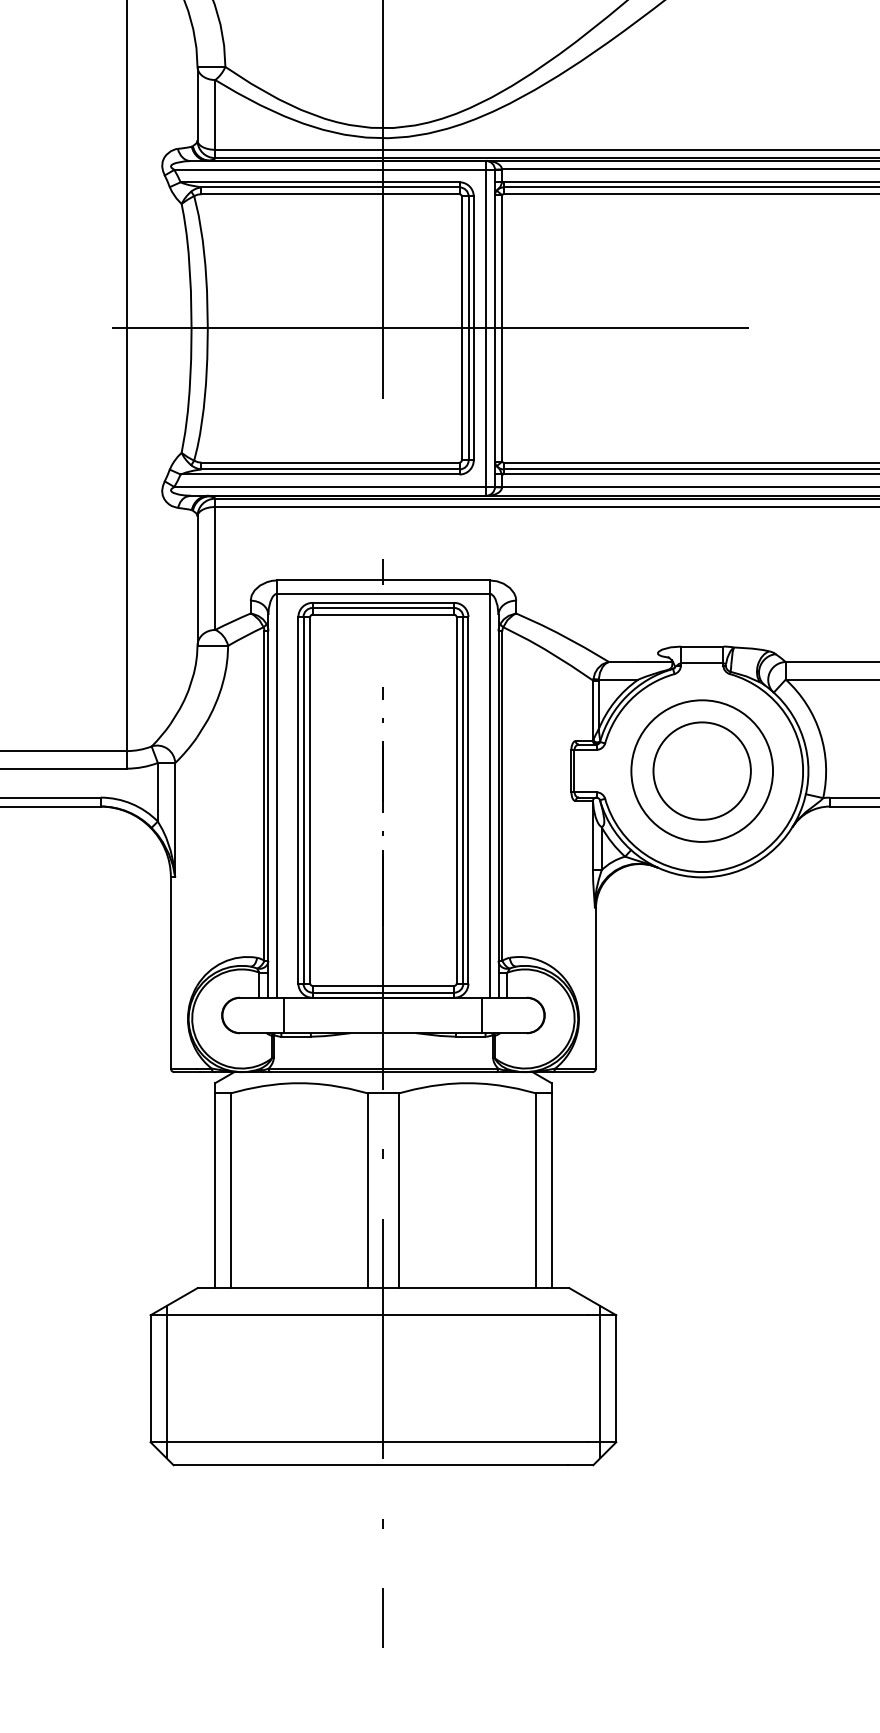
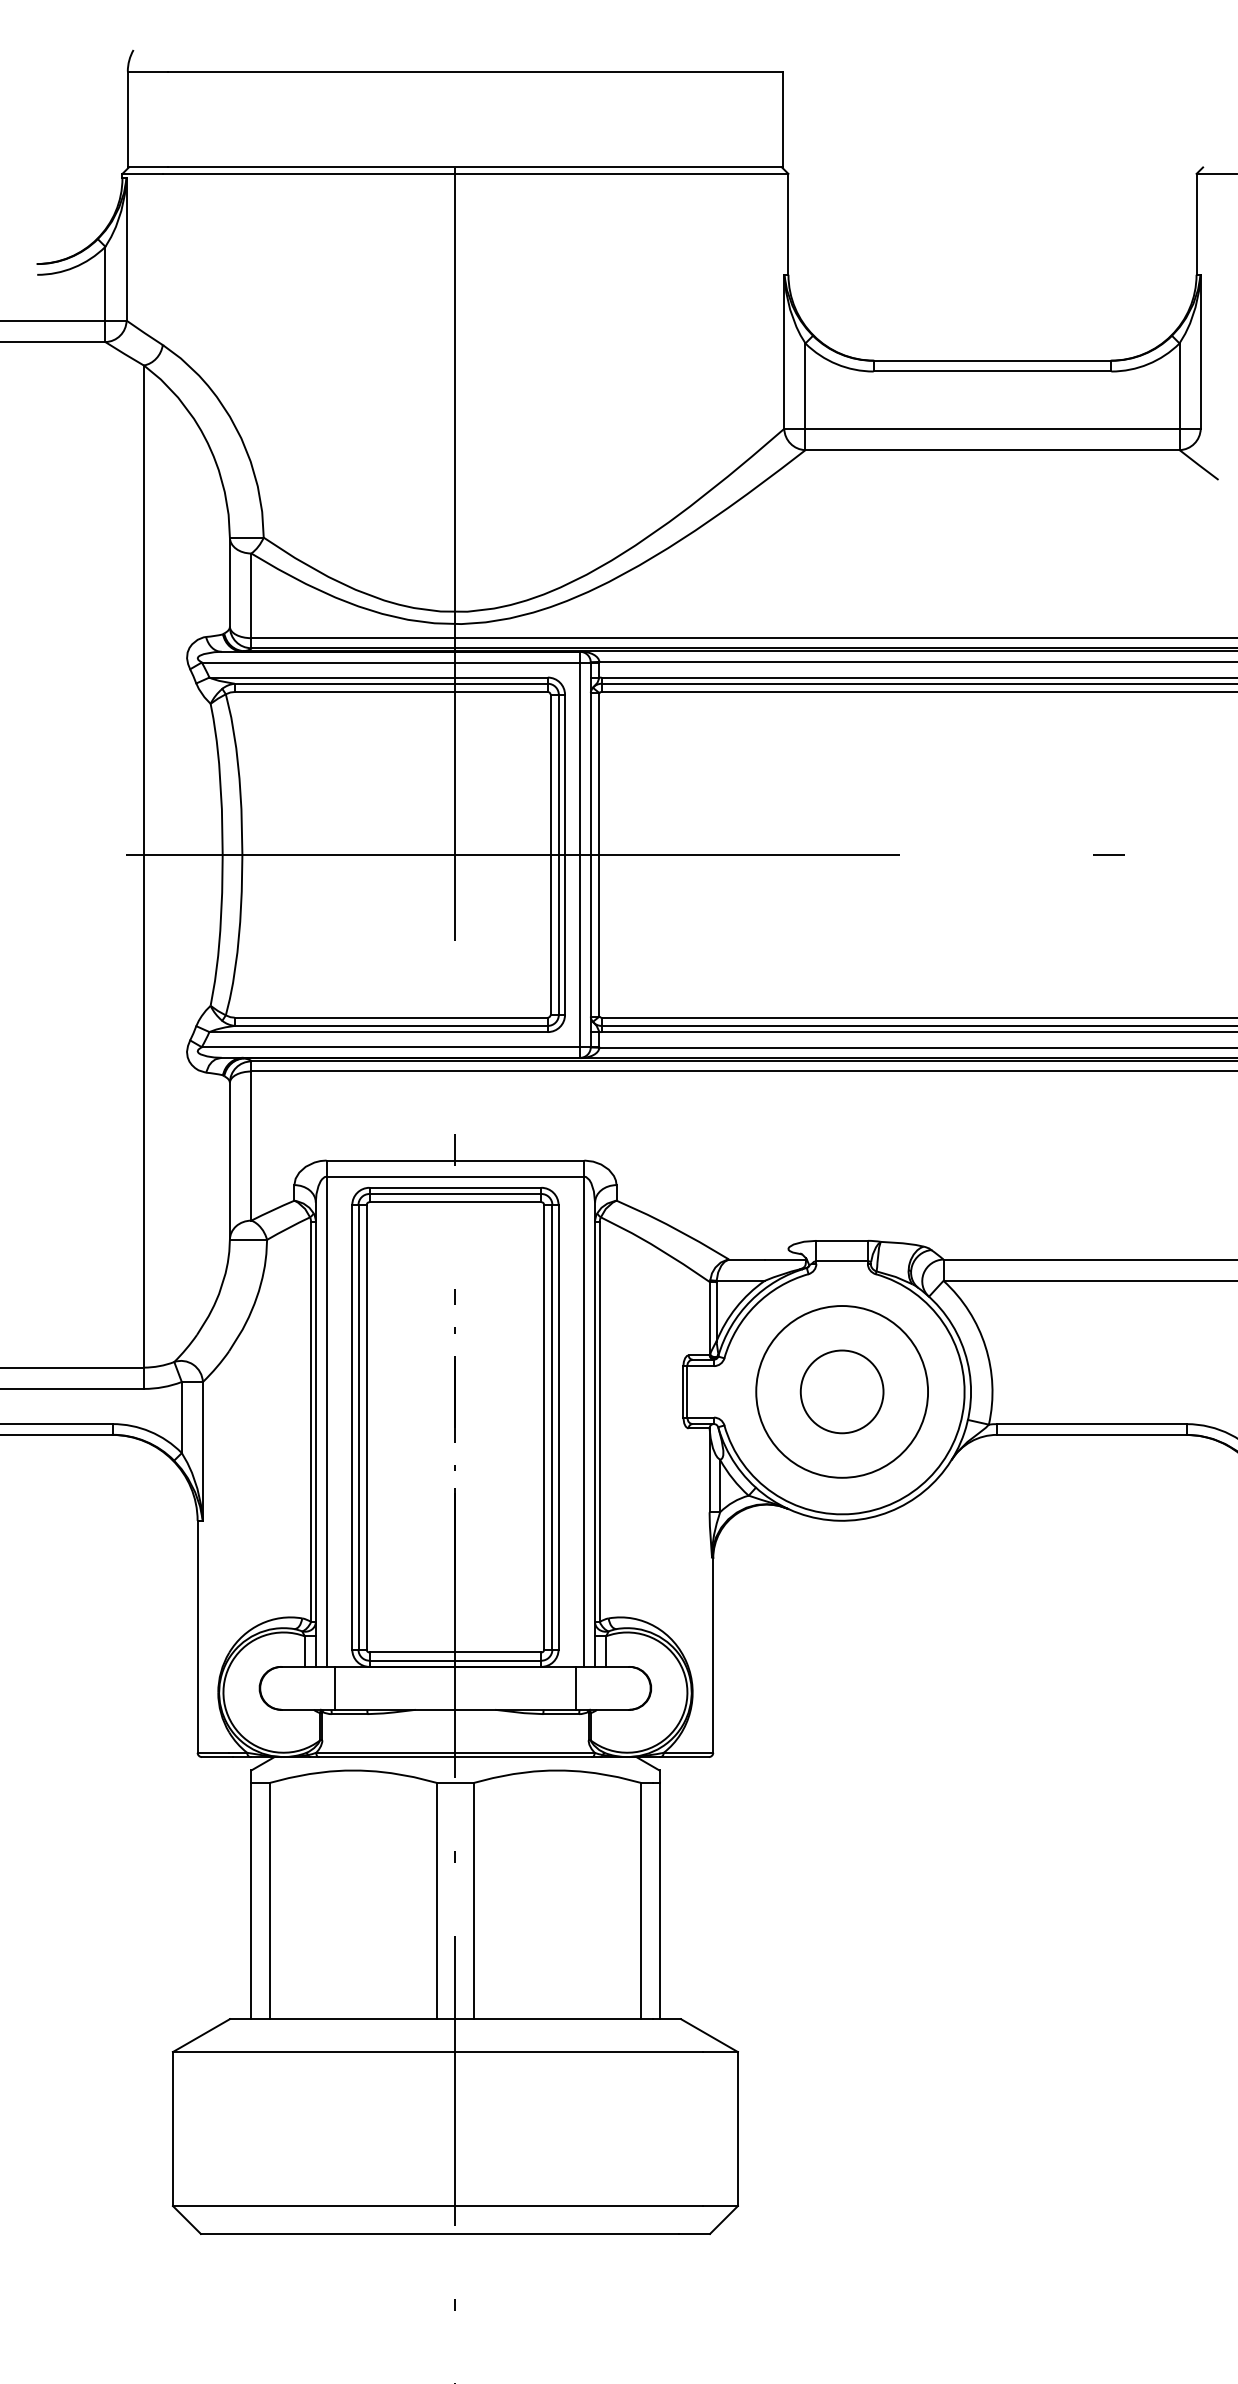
circle: (702, 770) -> (842, 1391), size x0.7
line: (166, 1381) -> (192, 2132), removed
line: (600, 1381) -> (718, 2132), removed

